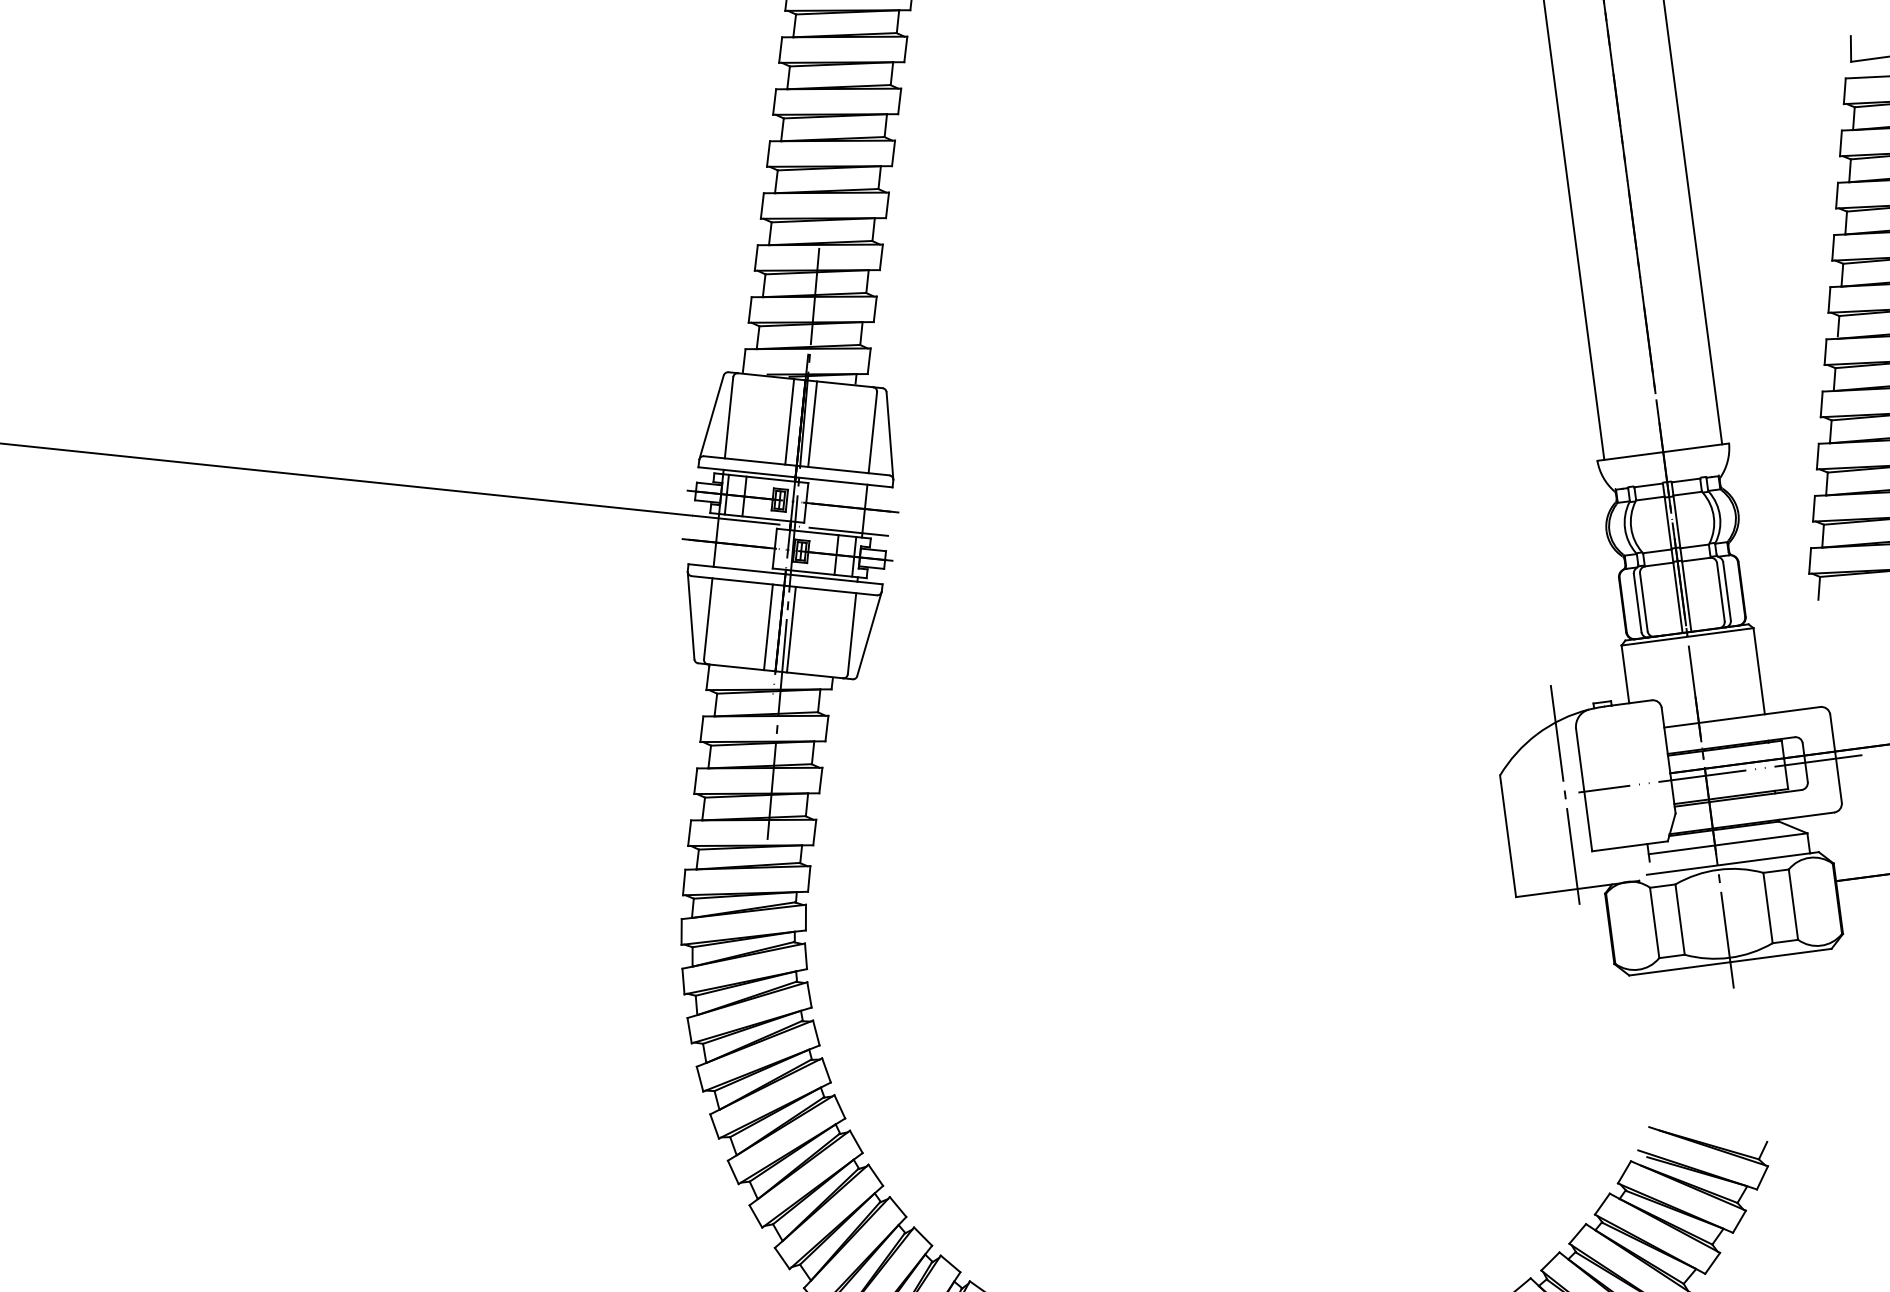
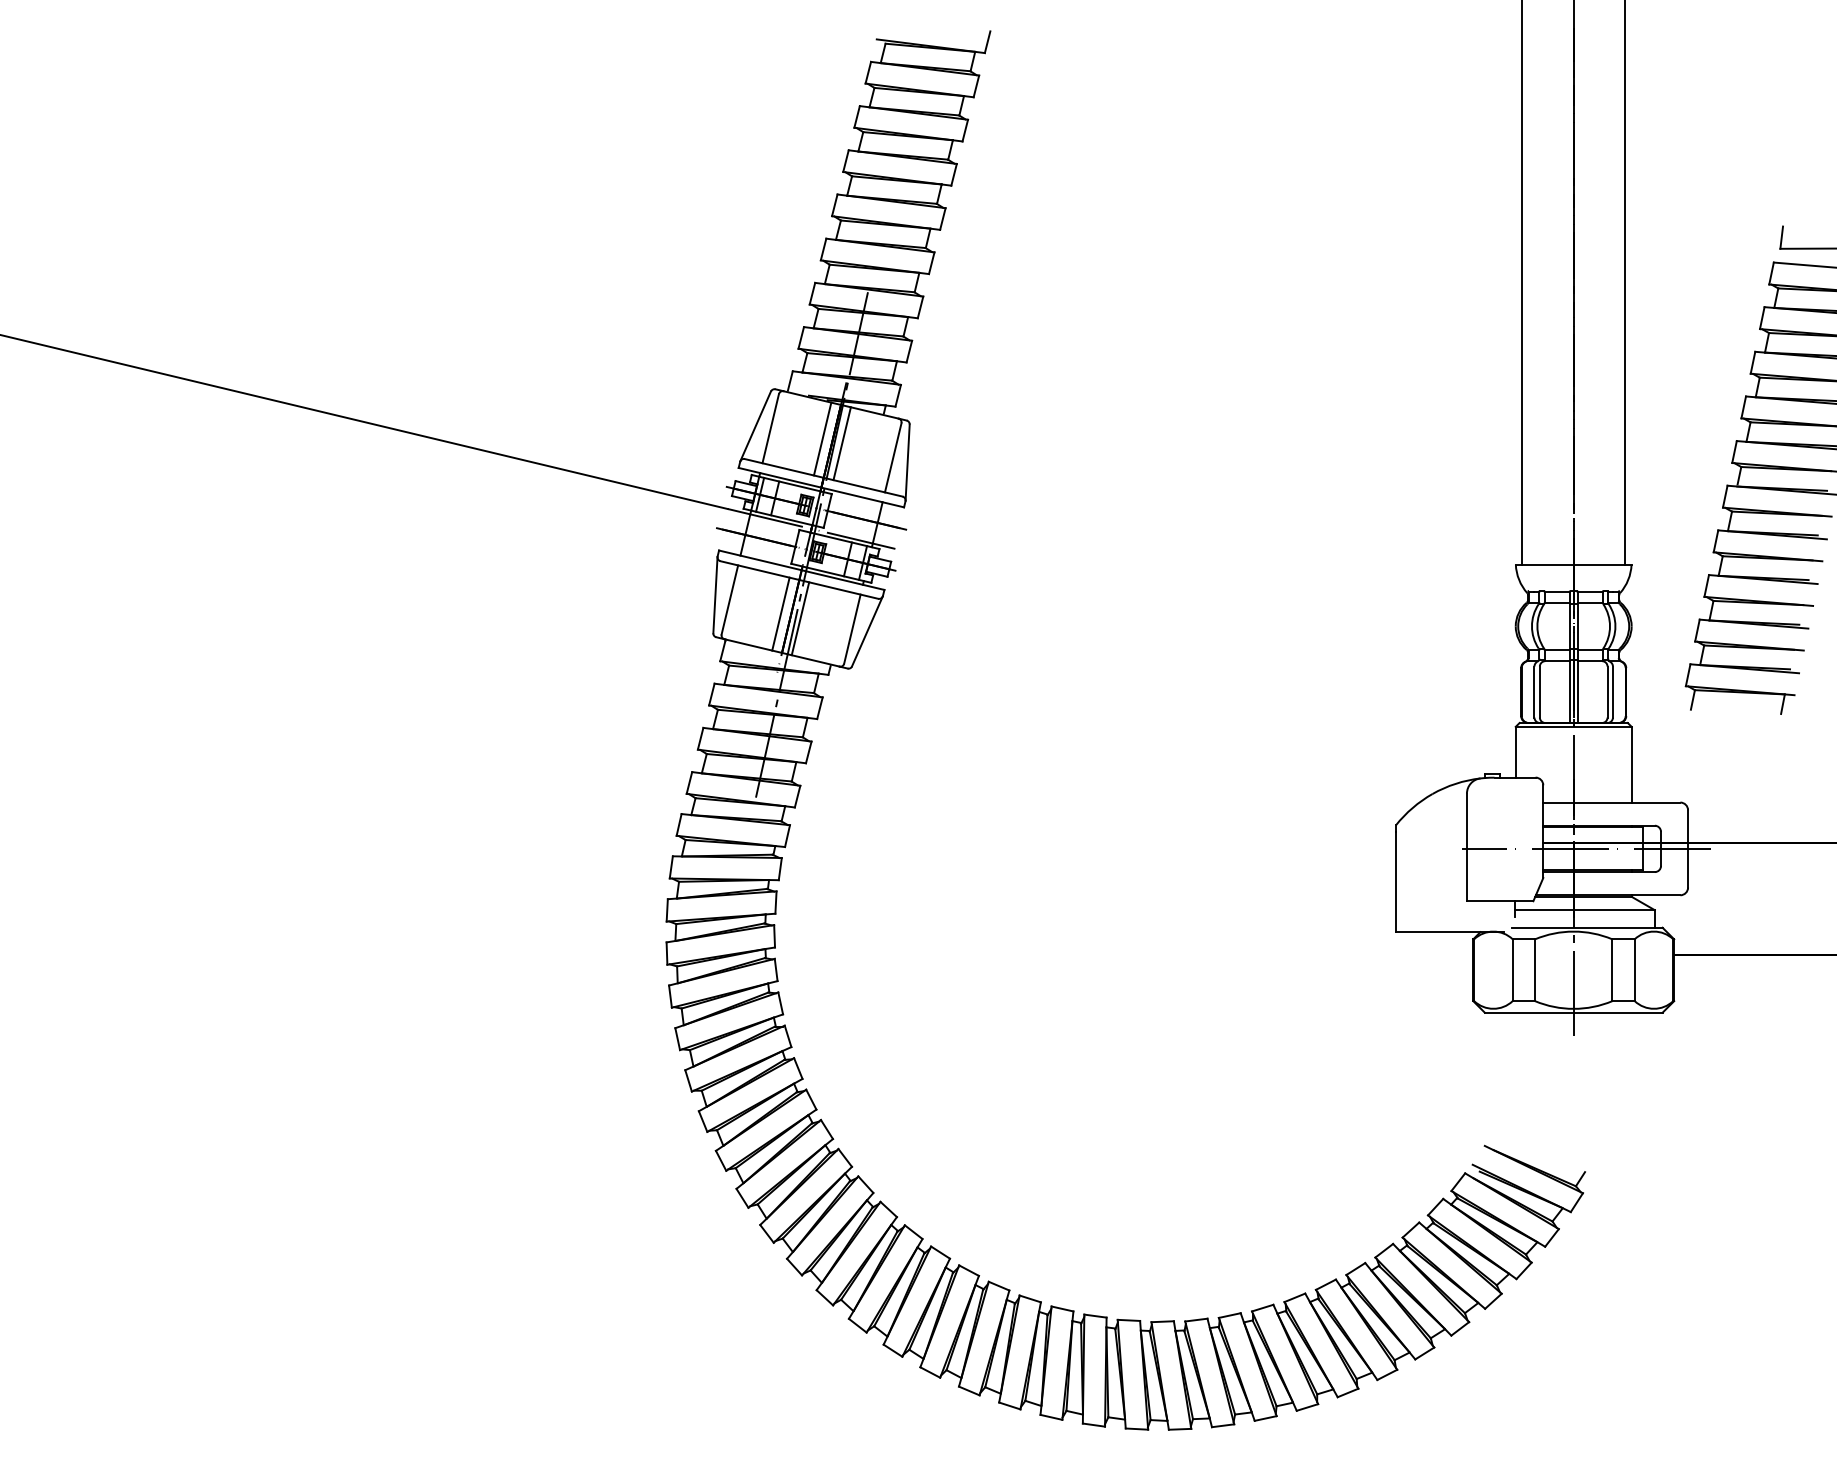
line: (1566, 798) -> (1450, 852), removed

